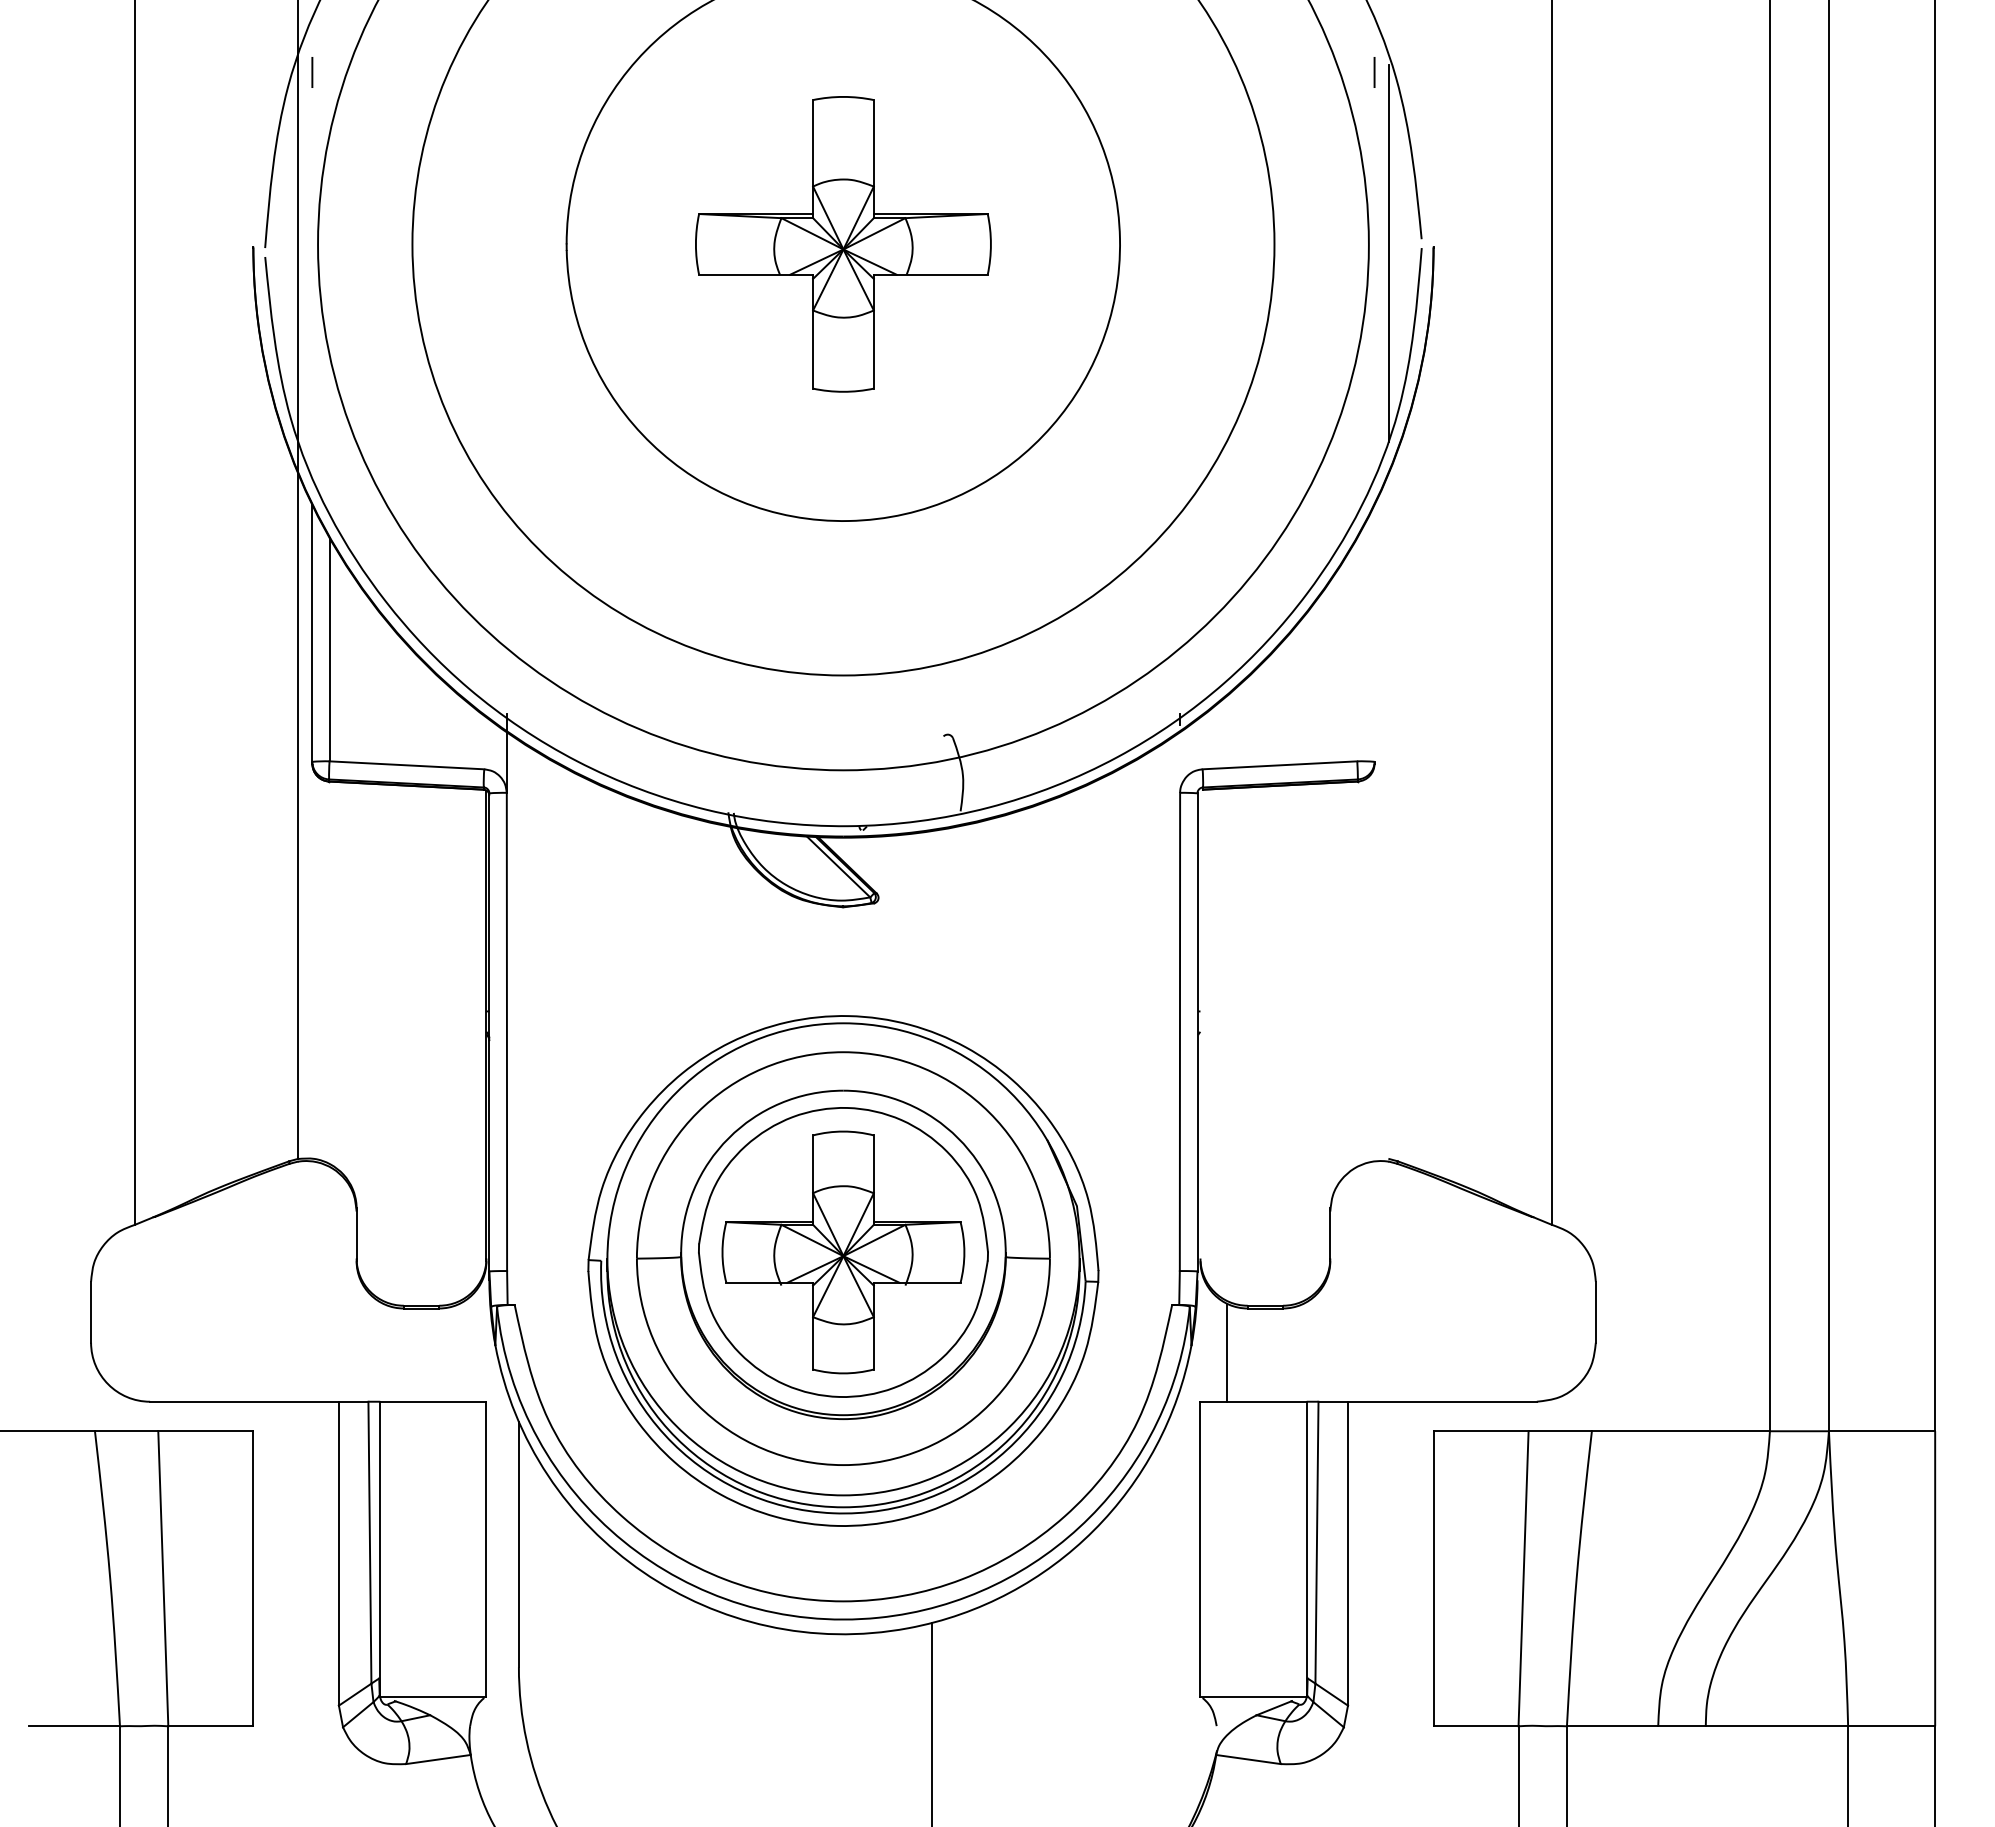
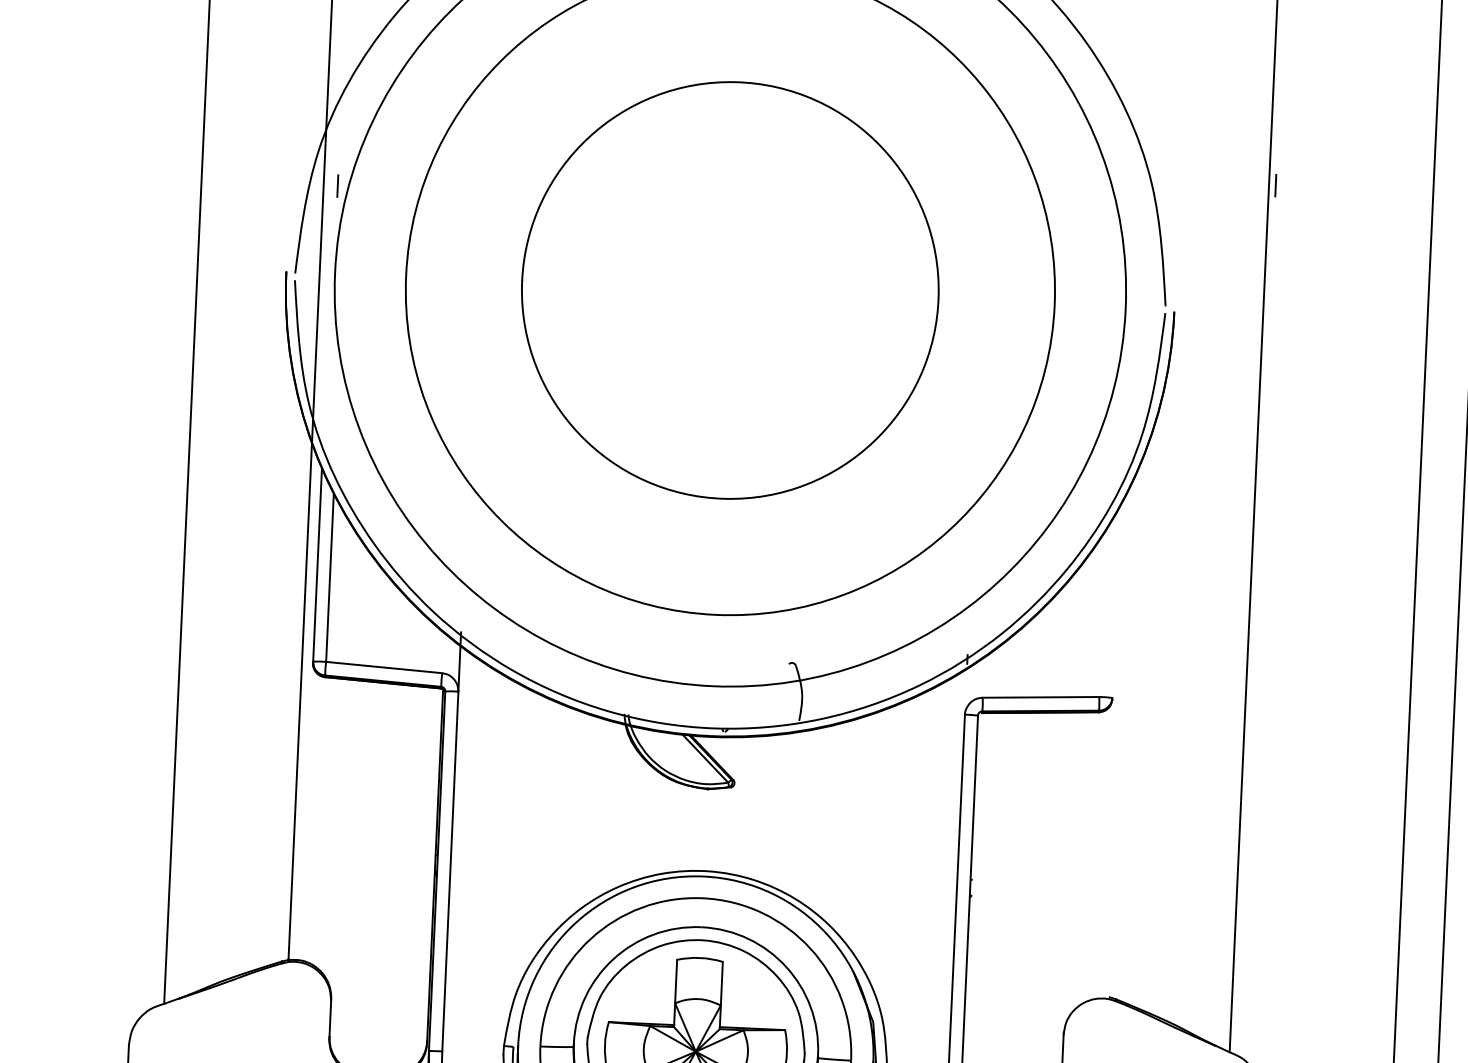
line: (312, 72) -> (337, 186), moved
line: (1374, 72) -> (1275, 185), moved
part: (843, 244) -> (730, 290), removed
line: (1389, 252) -> (1140, 315), removed

